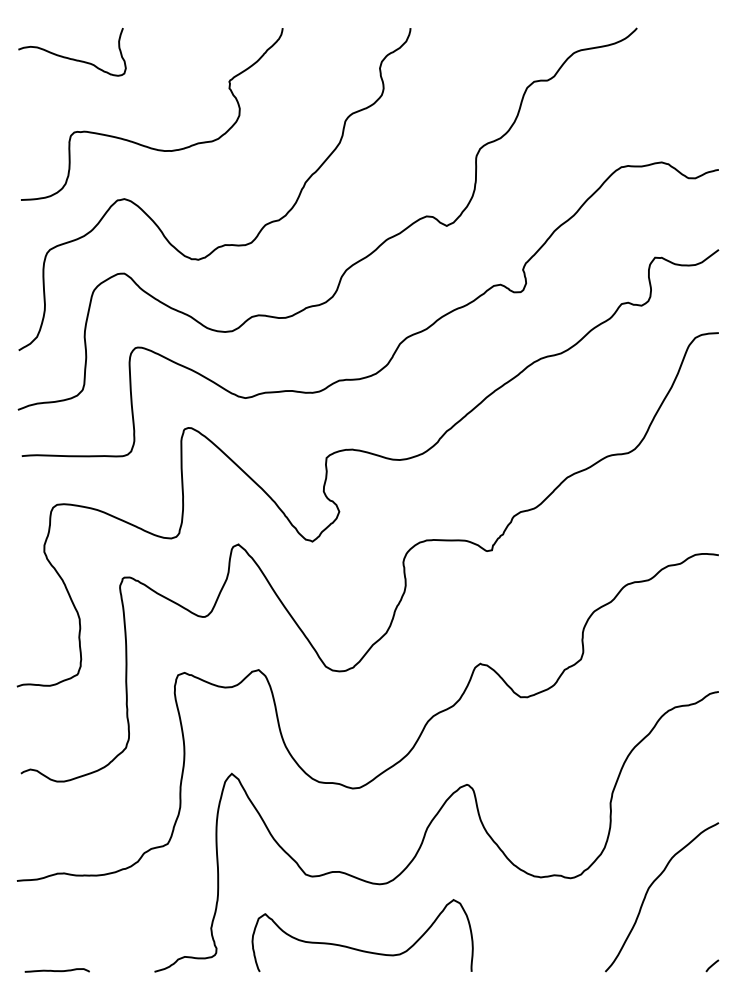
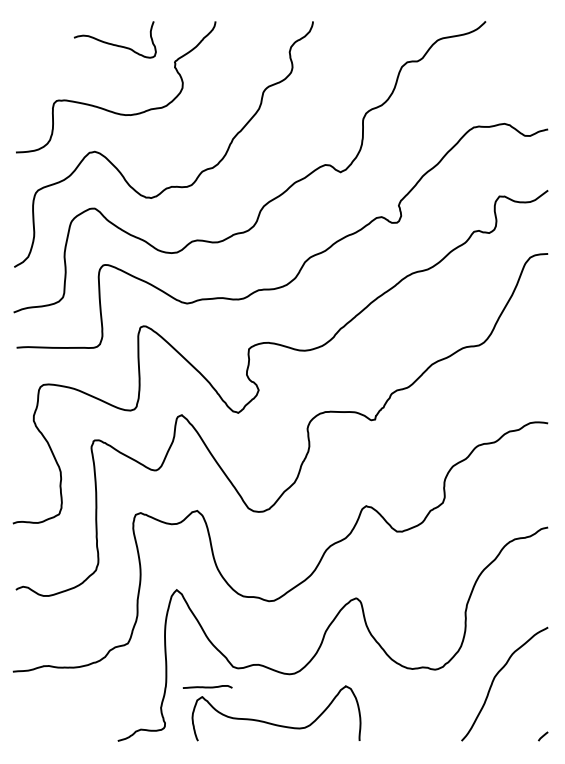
curve: (70, 57) -> (113, 43), moved
line: (57, 969) -> (207, 686), moved

